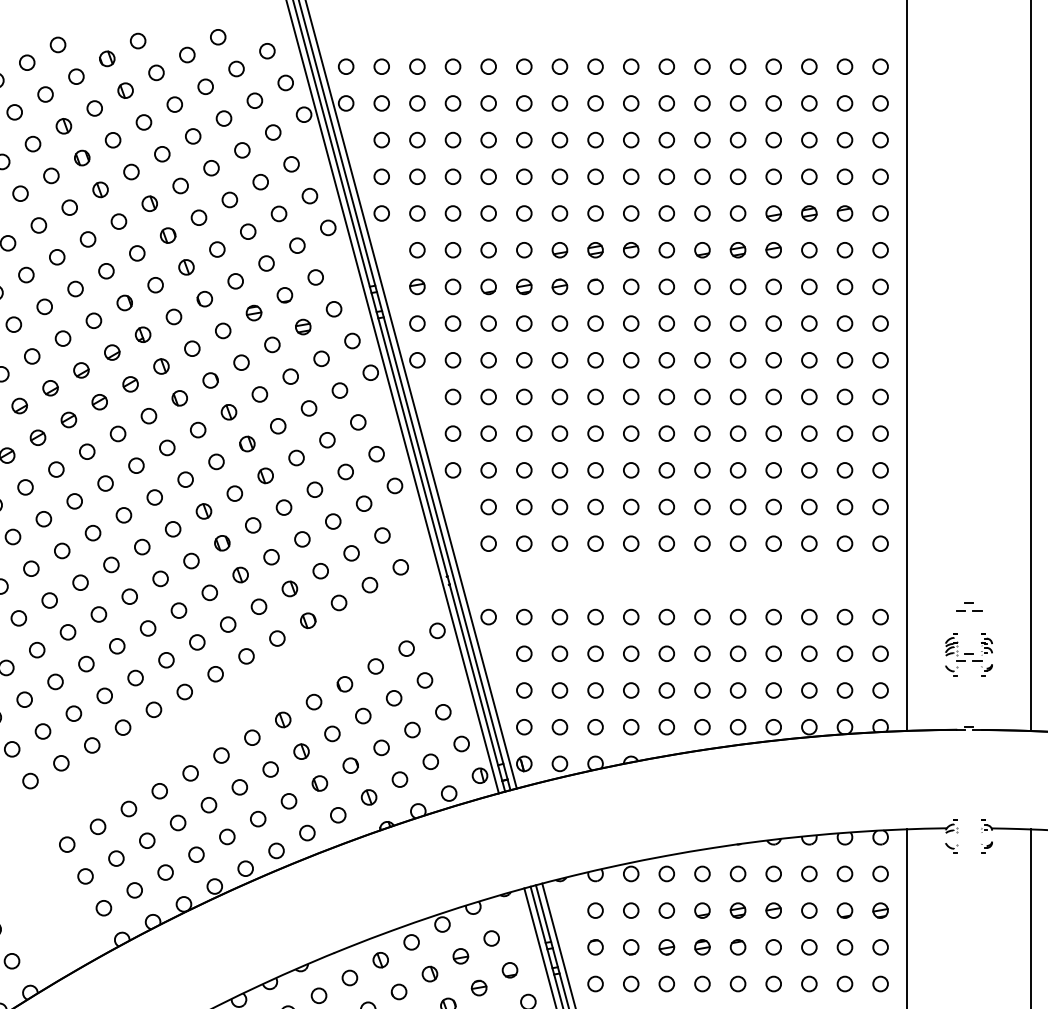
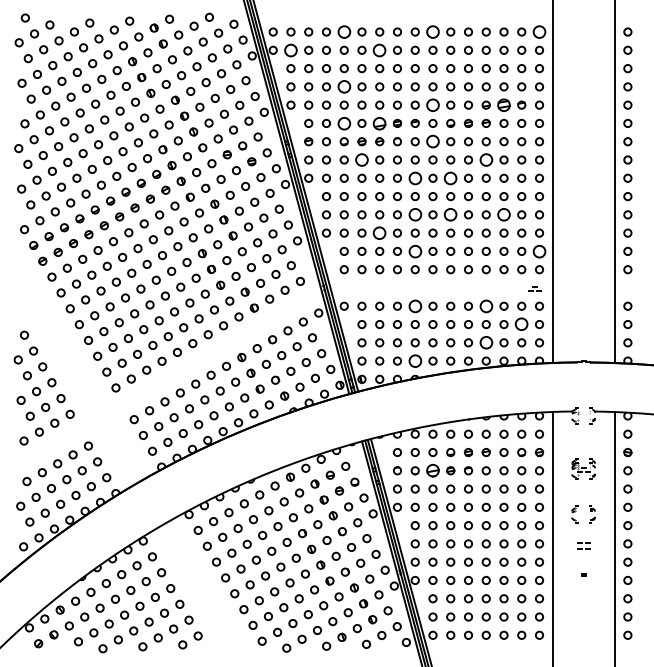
circle: (487, 65) -> (343, 31), size x1.6
circle: (665, 65) -> (432, 31), size x1.6
circle: (880, 65) -> (539, 31), size x1.6
circle: (380, 101) -> (290, 49), size x1.6
circle: (559, 101) -> (379, 49), size x1.6
circle: (487, 176) -> (343, 86), size x1.6
circle: (665, 212) -> (432, 104), size x1.6
part: (808, 212) -> (503, 104), size x1.6
circle: (487, 248) -> (343, 122), size x1.6
part: (559, 248) -> (379, 122), size x1.6
circle: (665, 286) -> (432, 141), size x1.6
circle: (523, 322) -> (361, 159), size x1.6
circle: (772, 322) -> (485, 159), size x1.6
circle: (629, 358) -> (414, 177), size x1.6
circle: (701, 358) -> (450, 177), size x1.6
circle: (629, 432) -> (414, 214), size x1.6
circle: (701, 432) -> (450, 214), size x1.6
circle: (808, 432) -> (503, 214), size x1.6
circle: (559, 469) -> (379, 232), size x1.6
circle: (629, 505) -> (414, 250), size x1.6
circle: (880, 505) -> (539, 250), size x1.6
part: (968, 605) -> (534, 288), moved
circle: (629, 615) -> (414, 305), size x1.6
circle: (772, 615) -> (485, 305), size x1.6
circle: (844, 653) -> (521, 324), size x1.6
part: (968, 653) -> (583, 468), moved
circle: (772, 689) -> (485, 342), size x1.6
circle: (629, 725) -> (414, 360), size x1.6
part: (665, 946) -> (432, 470), size x1.6

